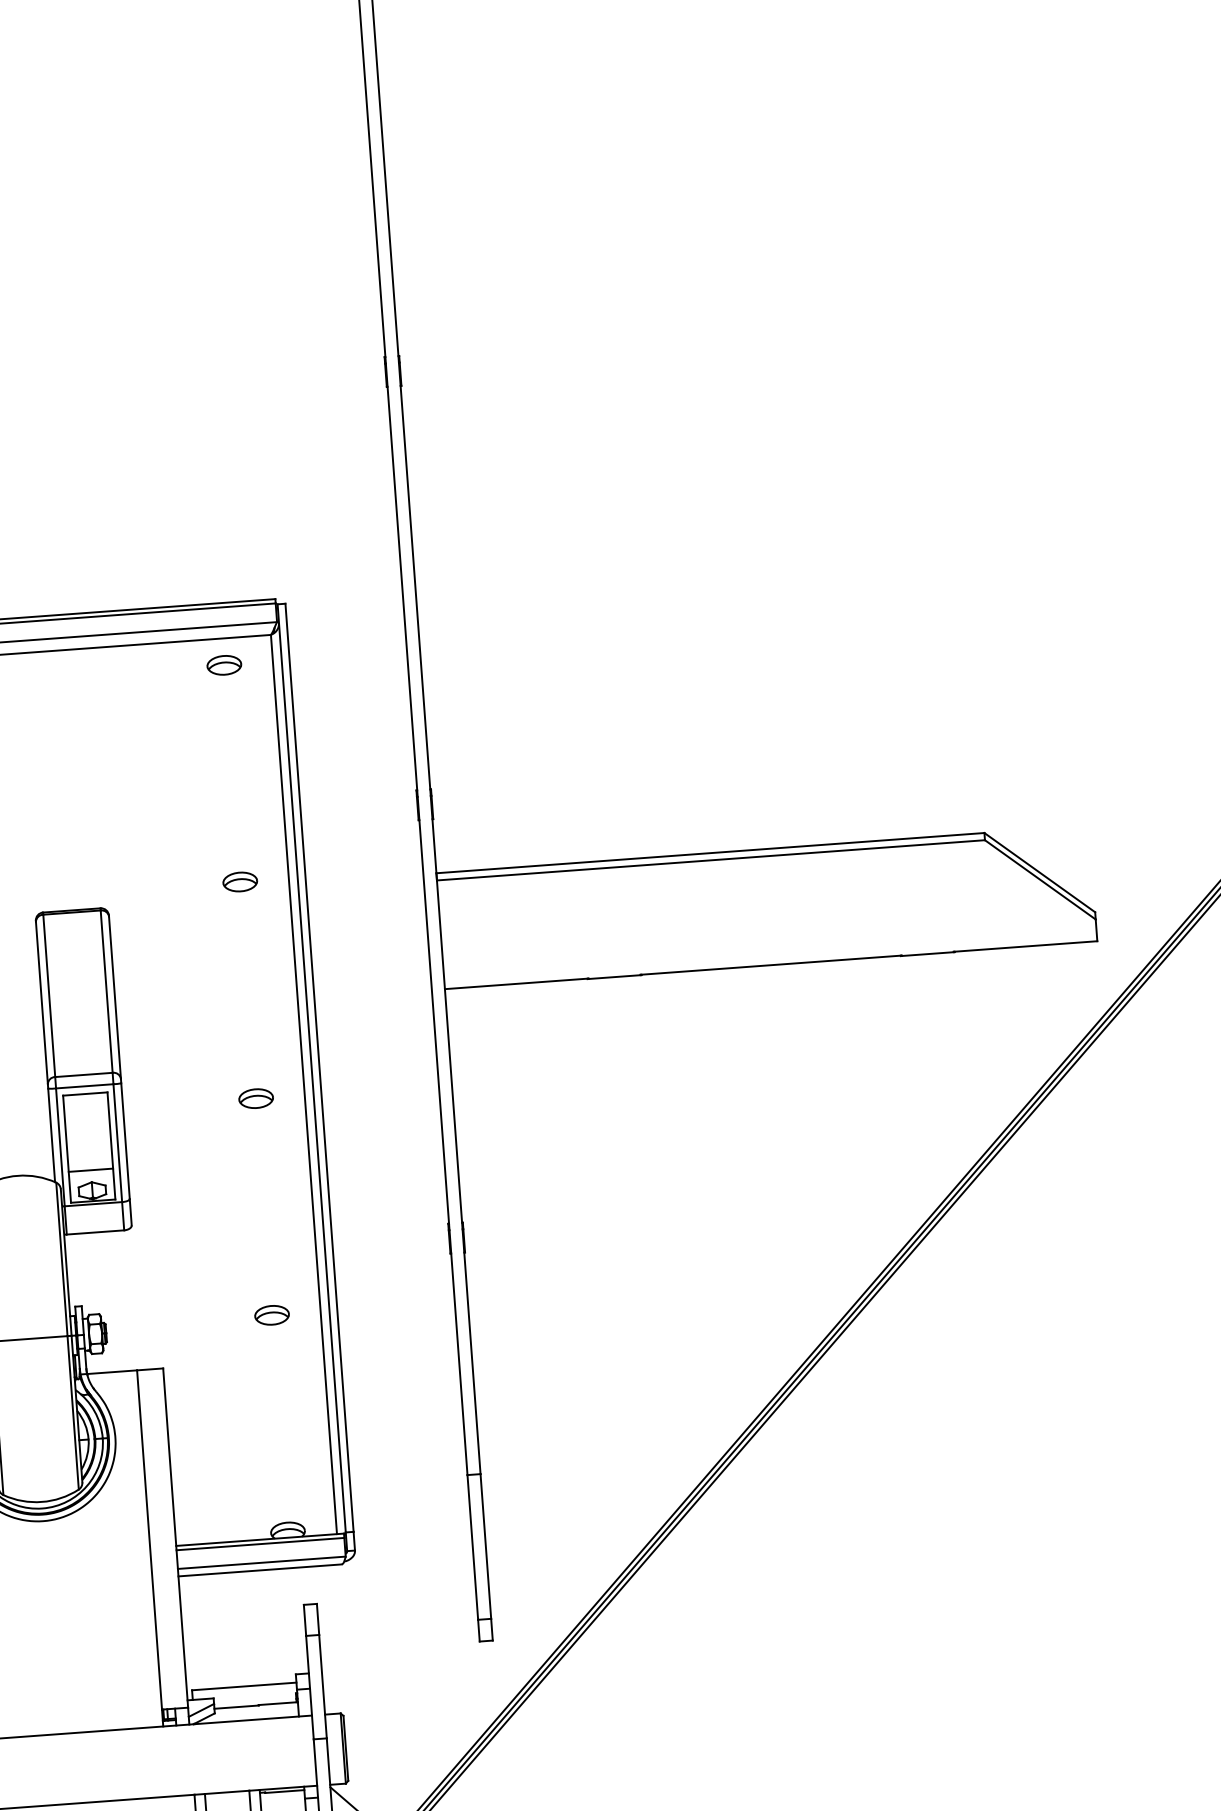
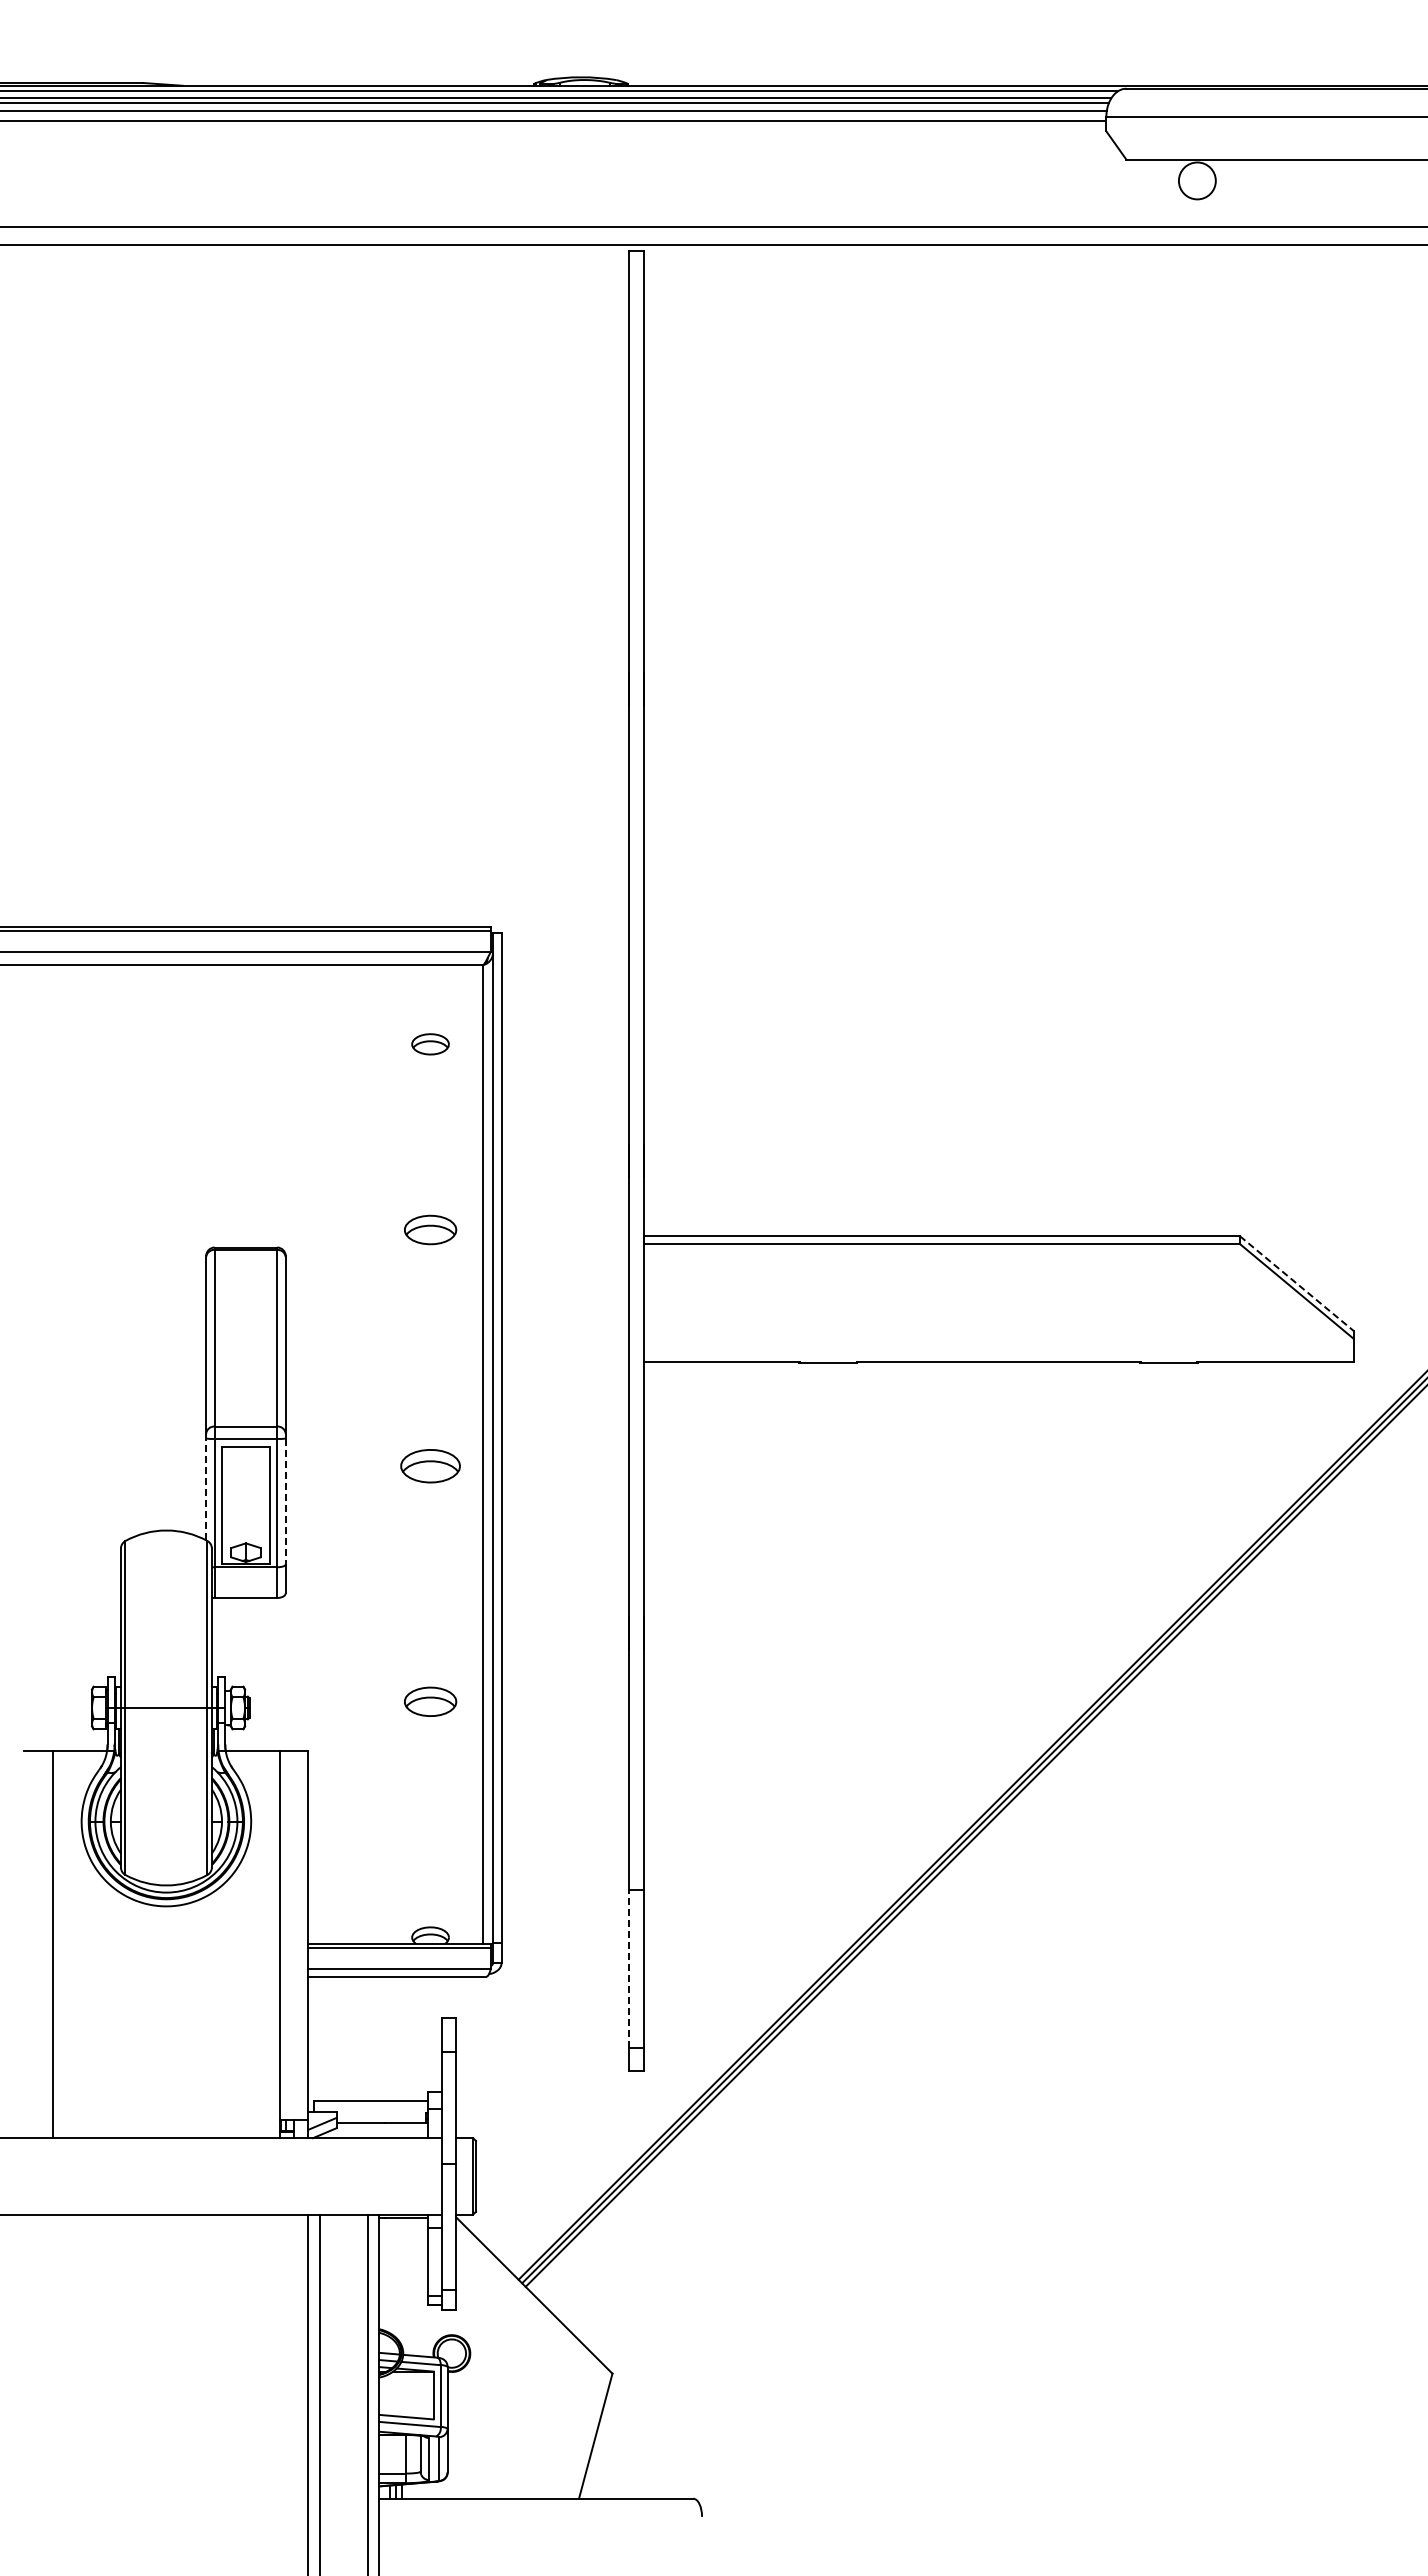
part: (224, 665) -> (430, 1044), moved
line: (1039, 872) -> (1296, 1283), solid -> dashed
part: (240, 882) -> (430, 1230), size x1.4
part: (256, 1098) -> (430, 1465), size x1.6
line: (51, 1135) -> (206, 1489), solid -> dashed
line: (125, 1141) -> (285, 1501), solid -> dashed
line: (90, 1170) -> (245, 1530), removed
part: (272, 1315) -> (430, 1701), size x1.4
line: (472, 1547) -> (629, 1968), solid -> dashed

